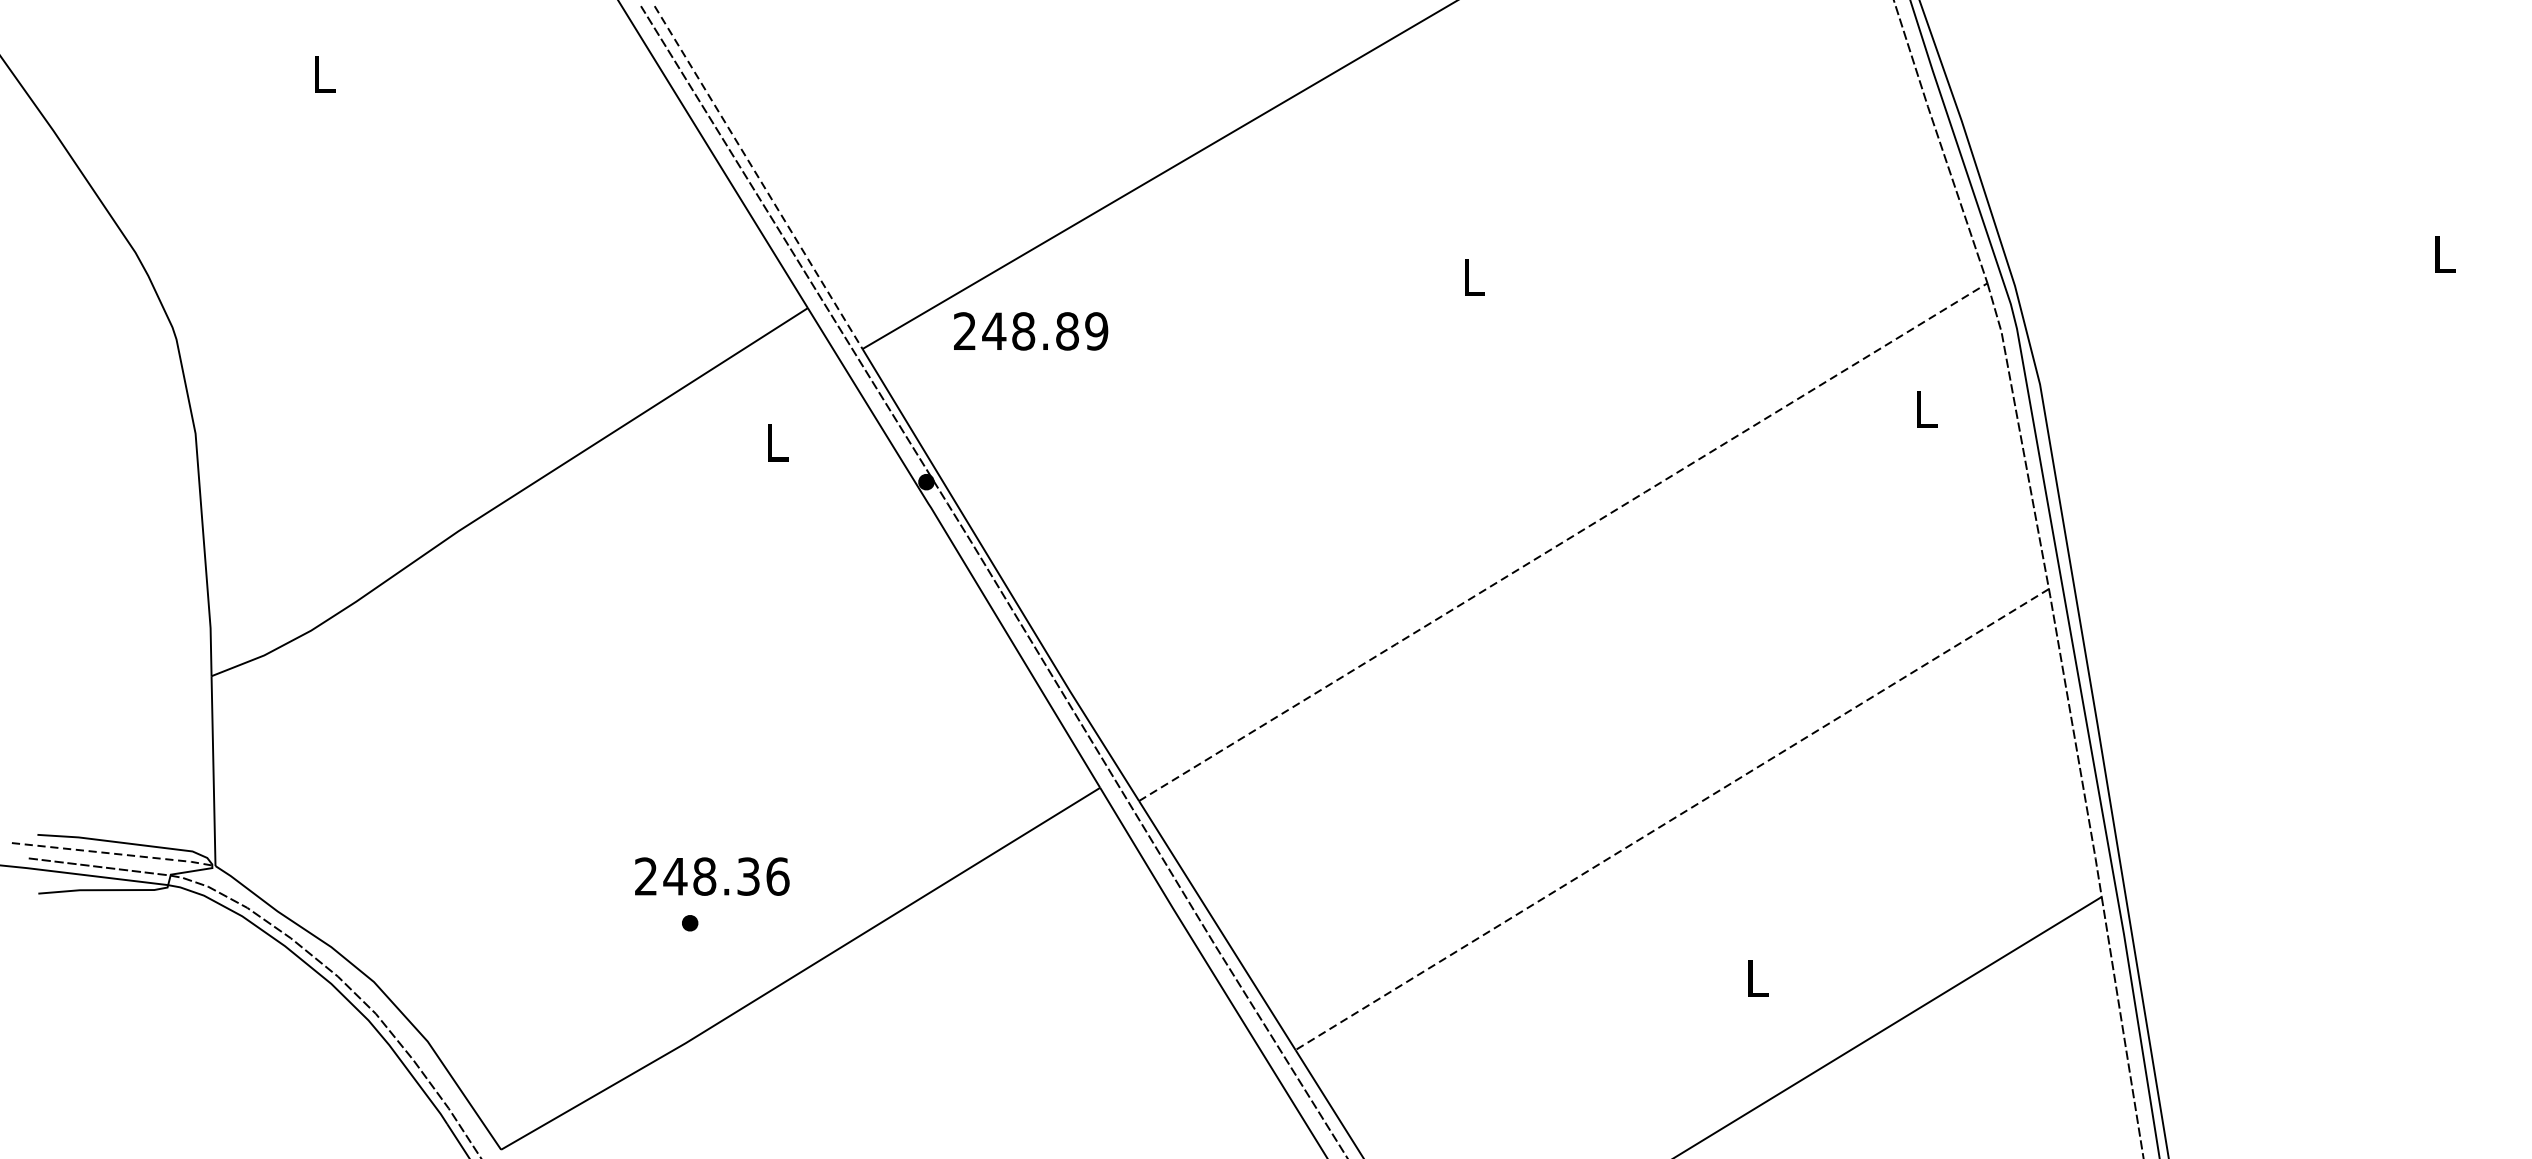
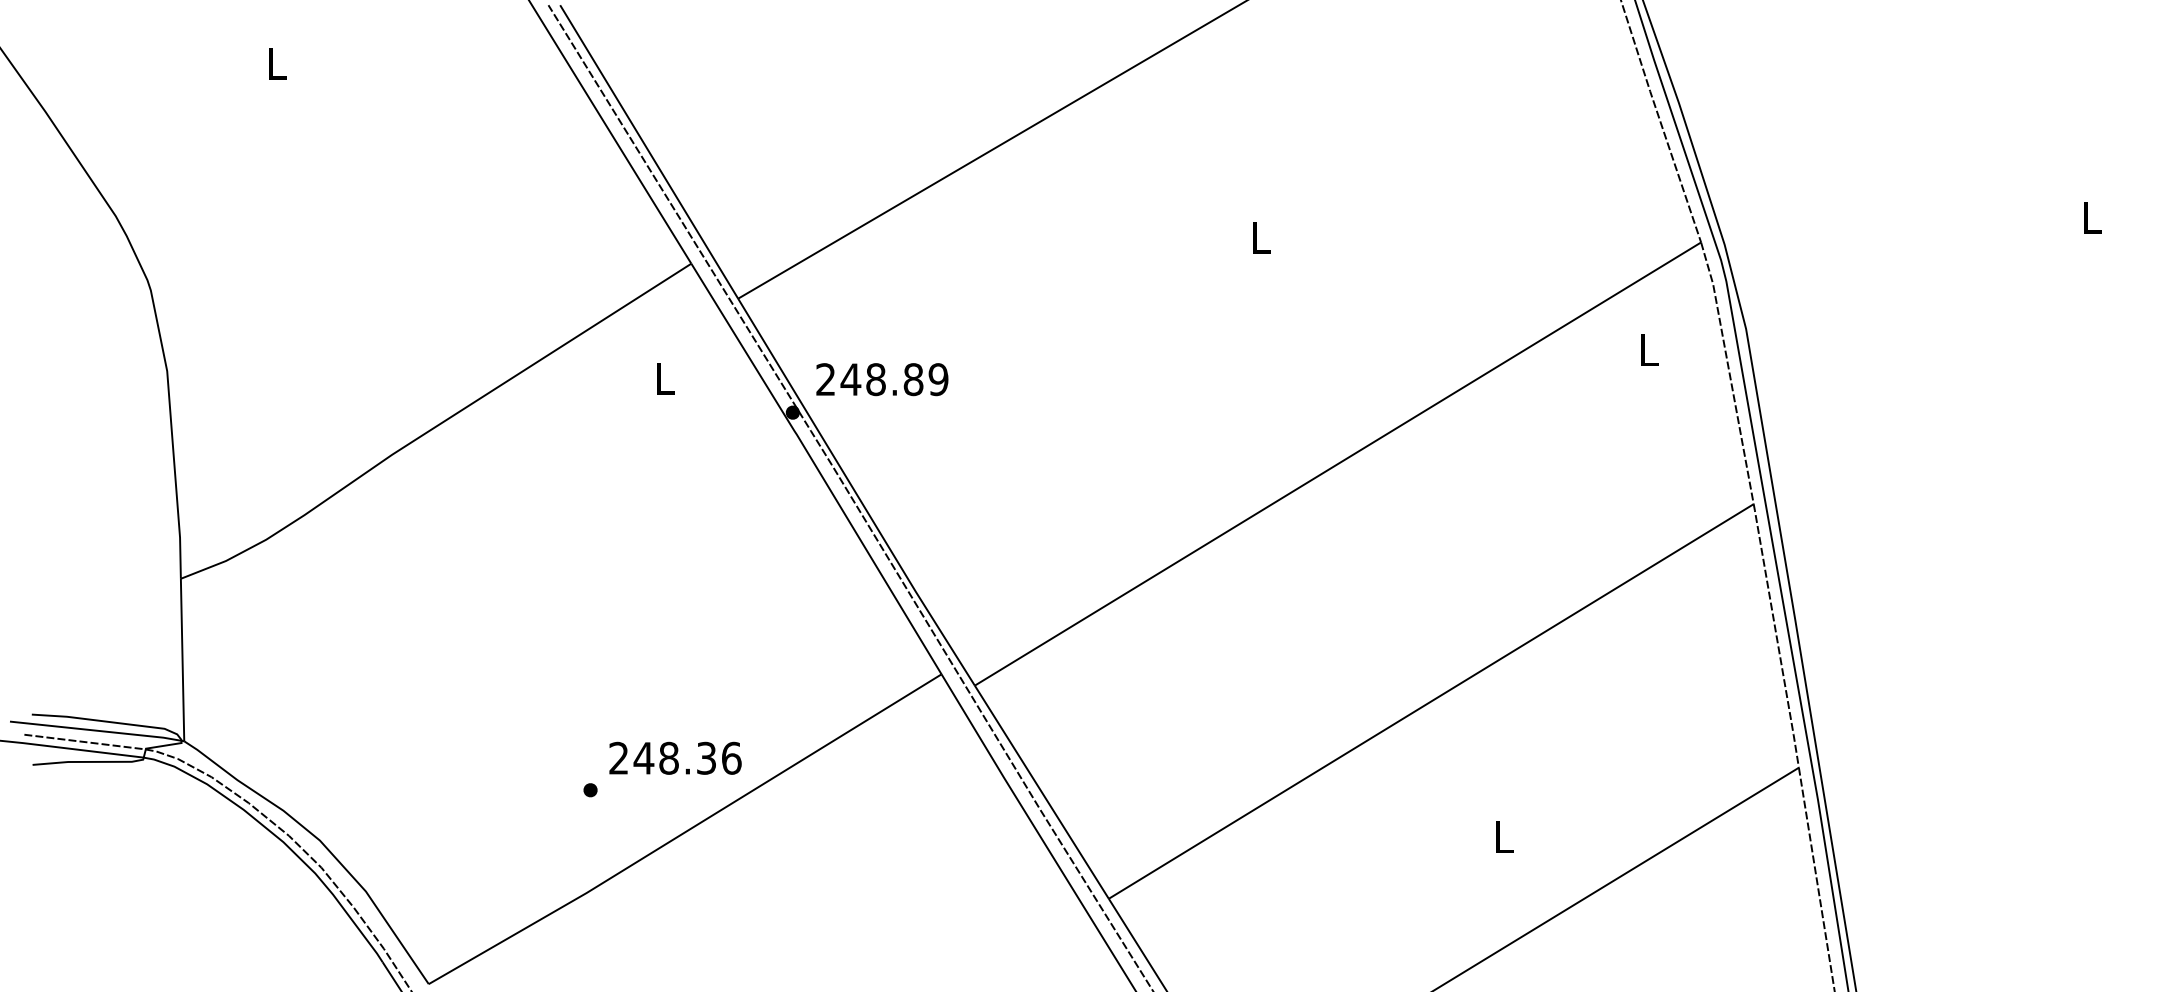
line: (759, 177) -> (649, 151), dashed -> solid
text: (1031, 331) -> (882, 379), moved
line: (1563, 541) -> (1338, 463), dashed -> solid
line: (1671, 819) -> (1430, 701), dashed -> solid
line: (115, 853) -> (98, 730), dashed -> solid
text: (712, 875) -> (675, 757), moved

